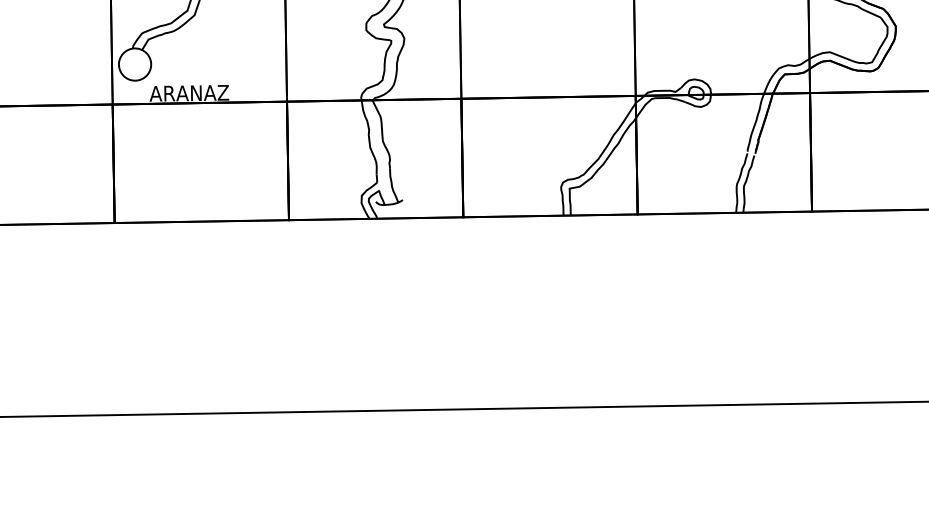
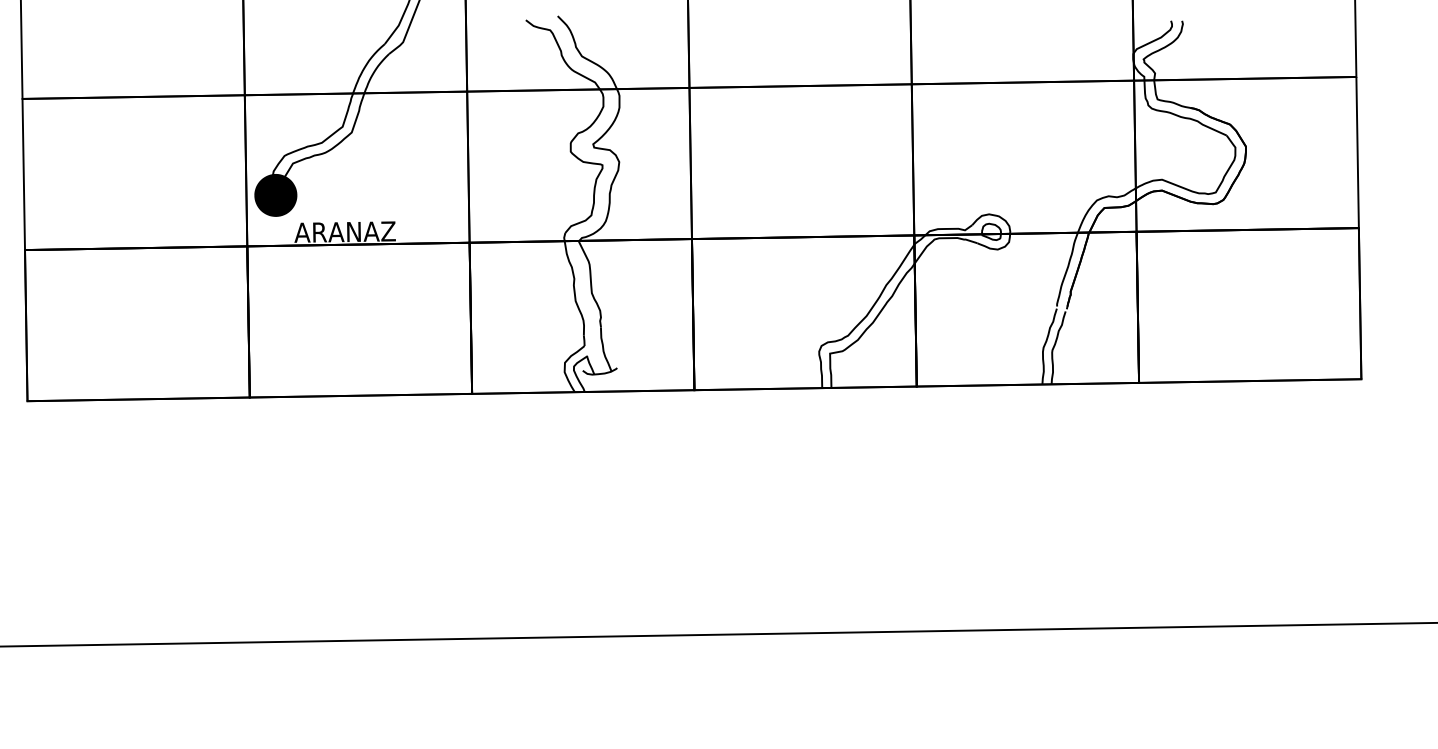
fill: (134, 64) -> (275, 195), added
fill: (134, 64) -> (275, 195), added

